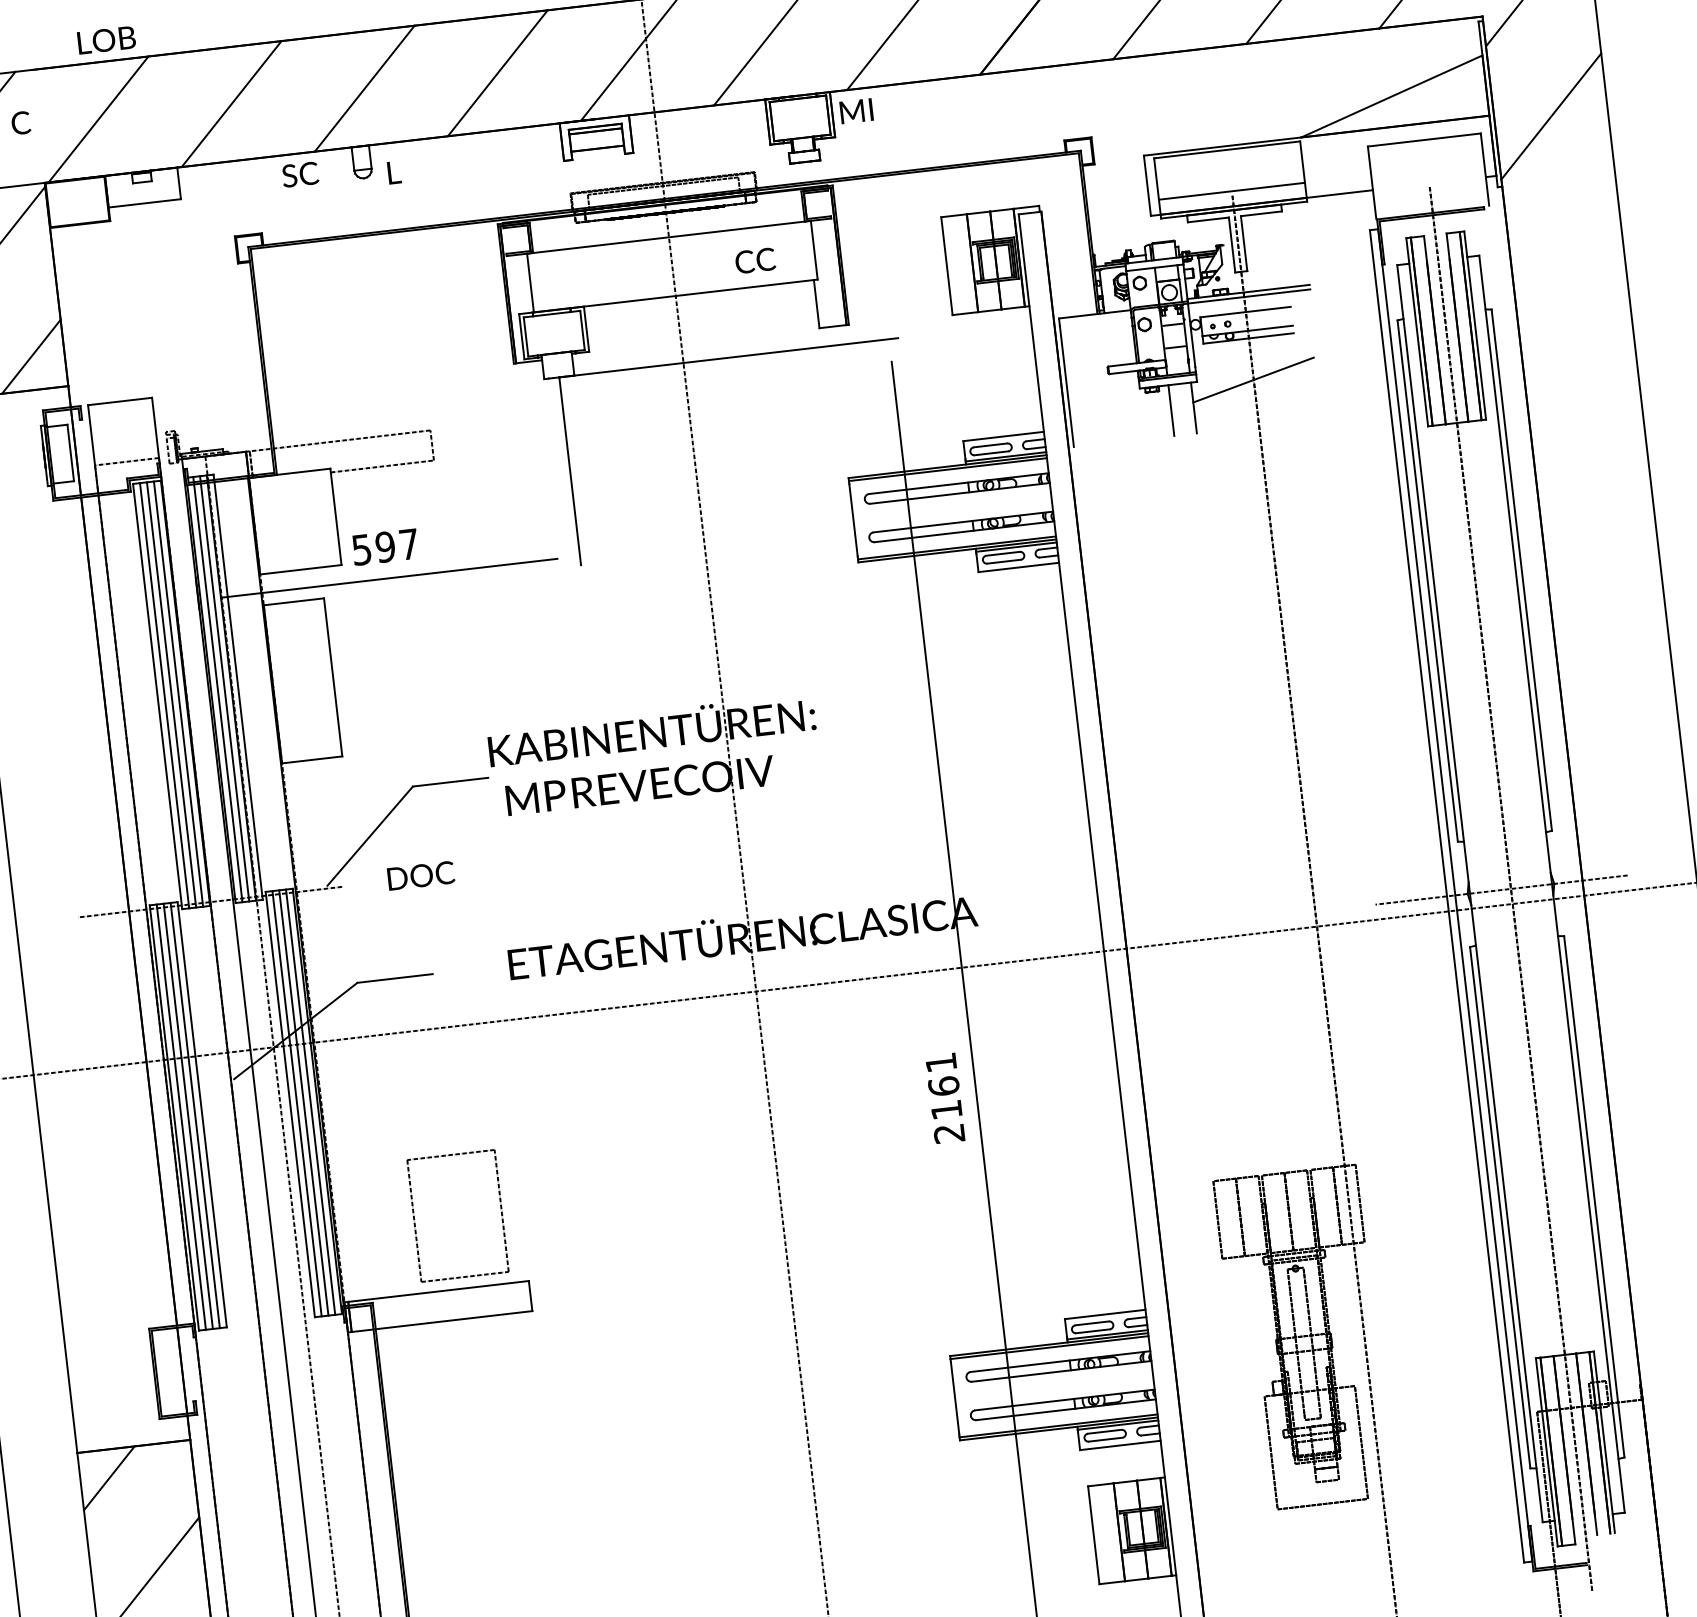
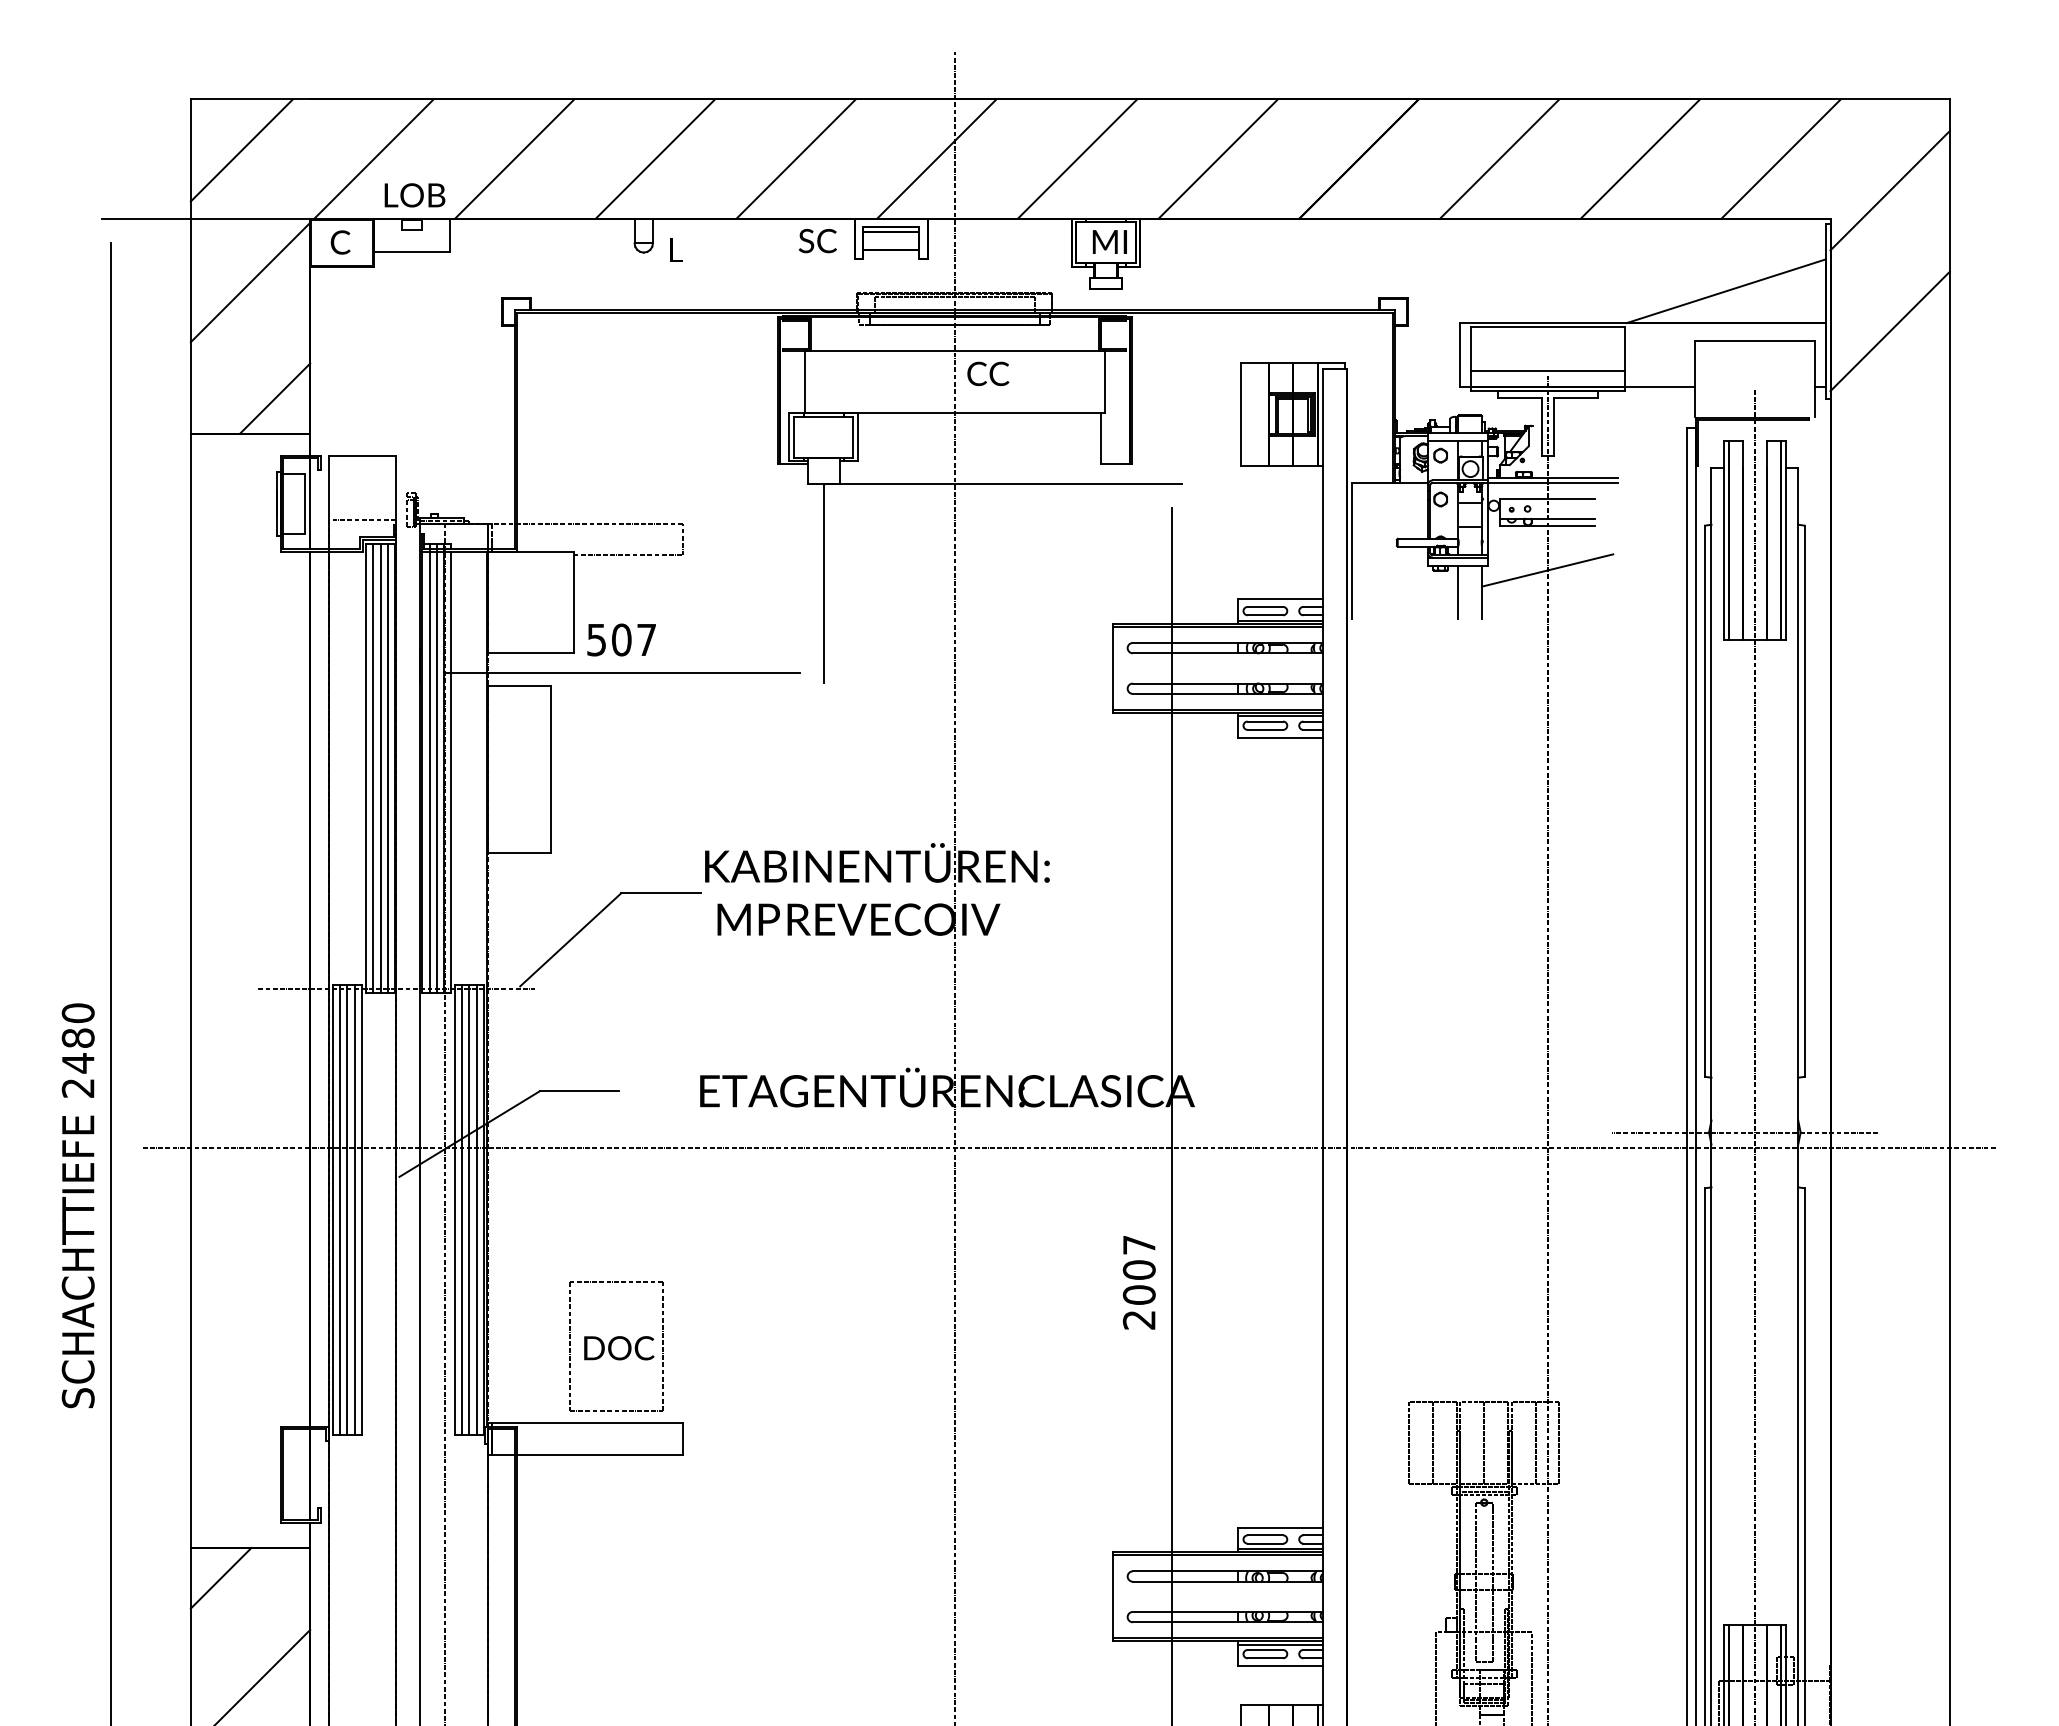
text: (106, 40) -> (414, 195), moved
text: (856, 110) -> (1109, 241), moved
text: (20, 123) -> (340, 242), moved
text: (300, 175) -> (817, 241), moved
text: (755, 260) -> (988, 373), moved
text: (385, 546) -> (621, 639), 597 -> 507
text: (421, 876) -> (619, 1348), moved
text: (943, 1086) -> (1138, 1270), 2161 -> 2007

